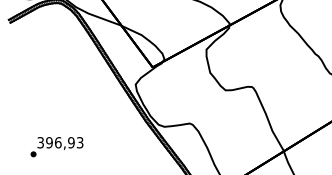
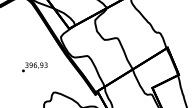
text: (56, 147) -> (34, 67), moved

